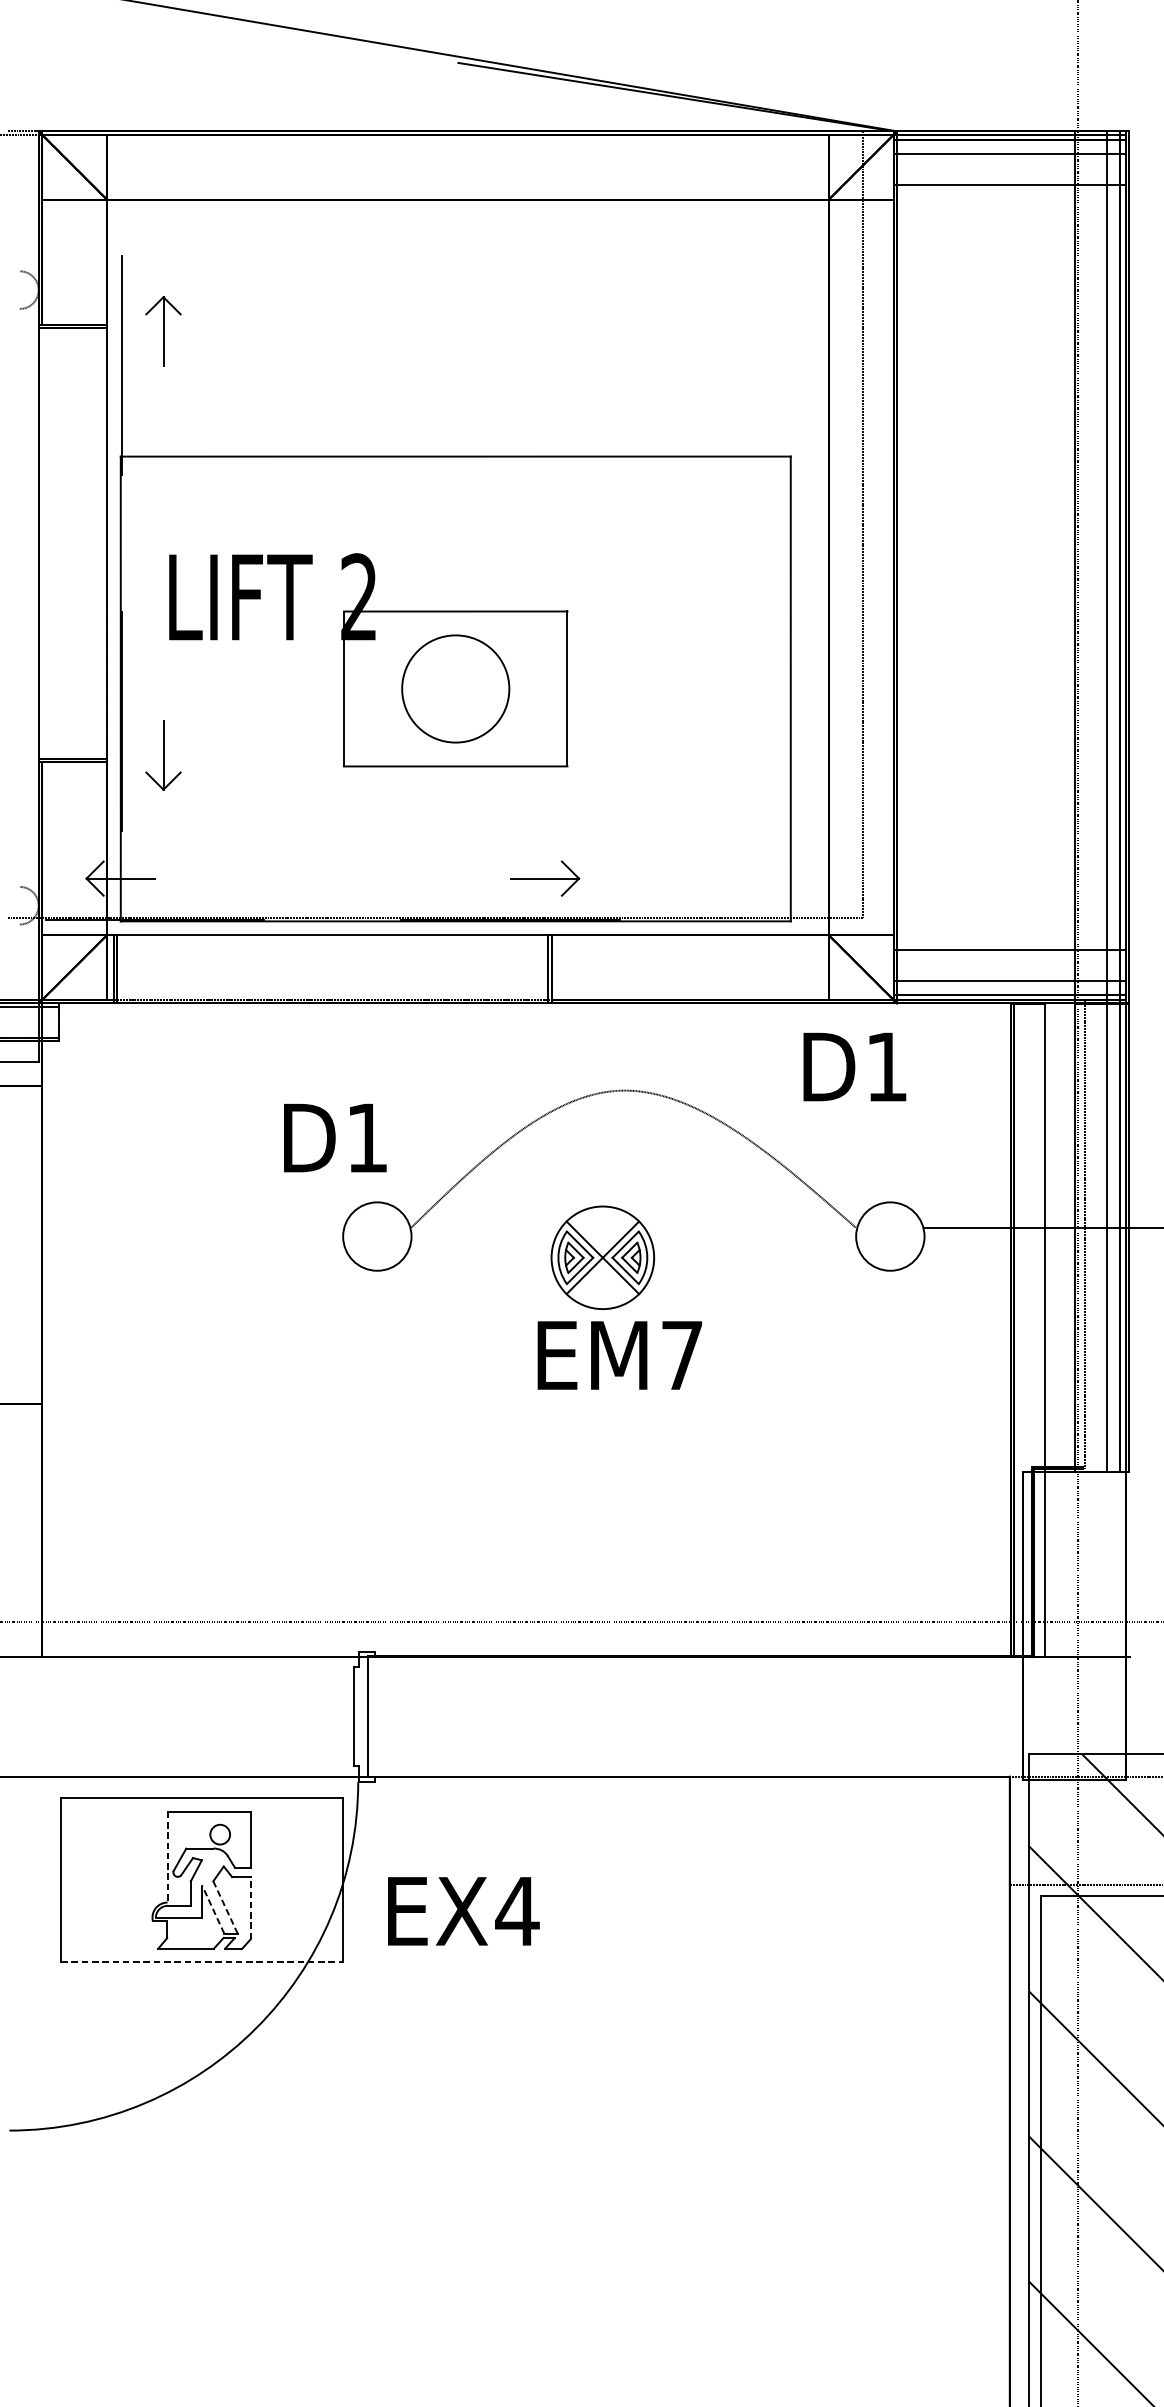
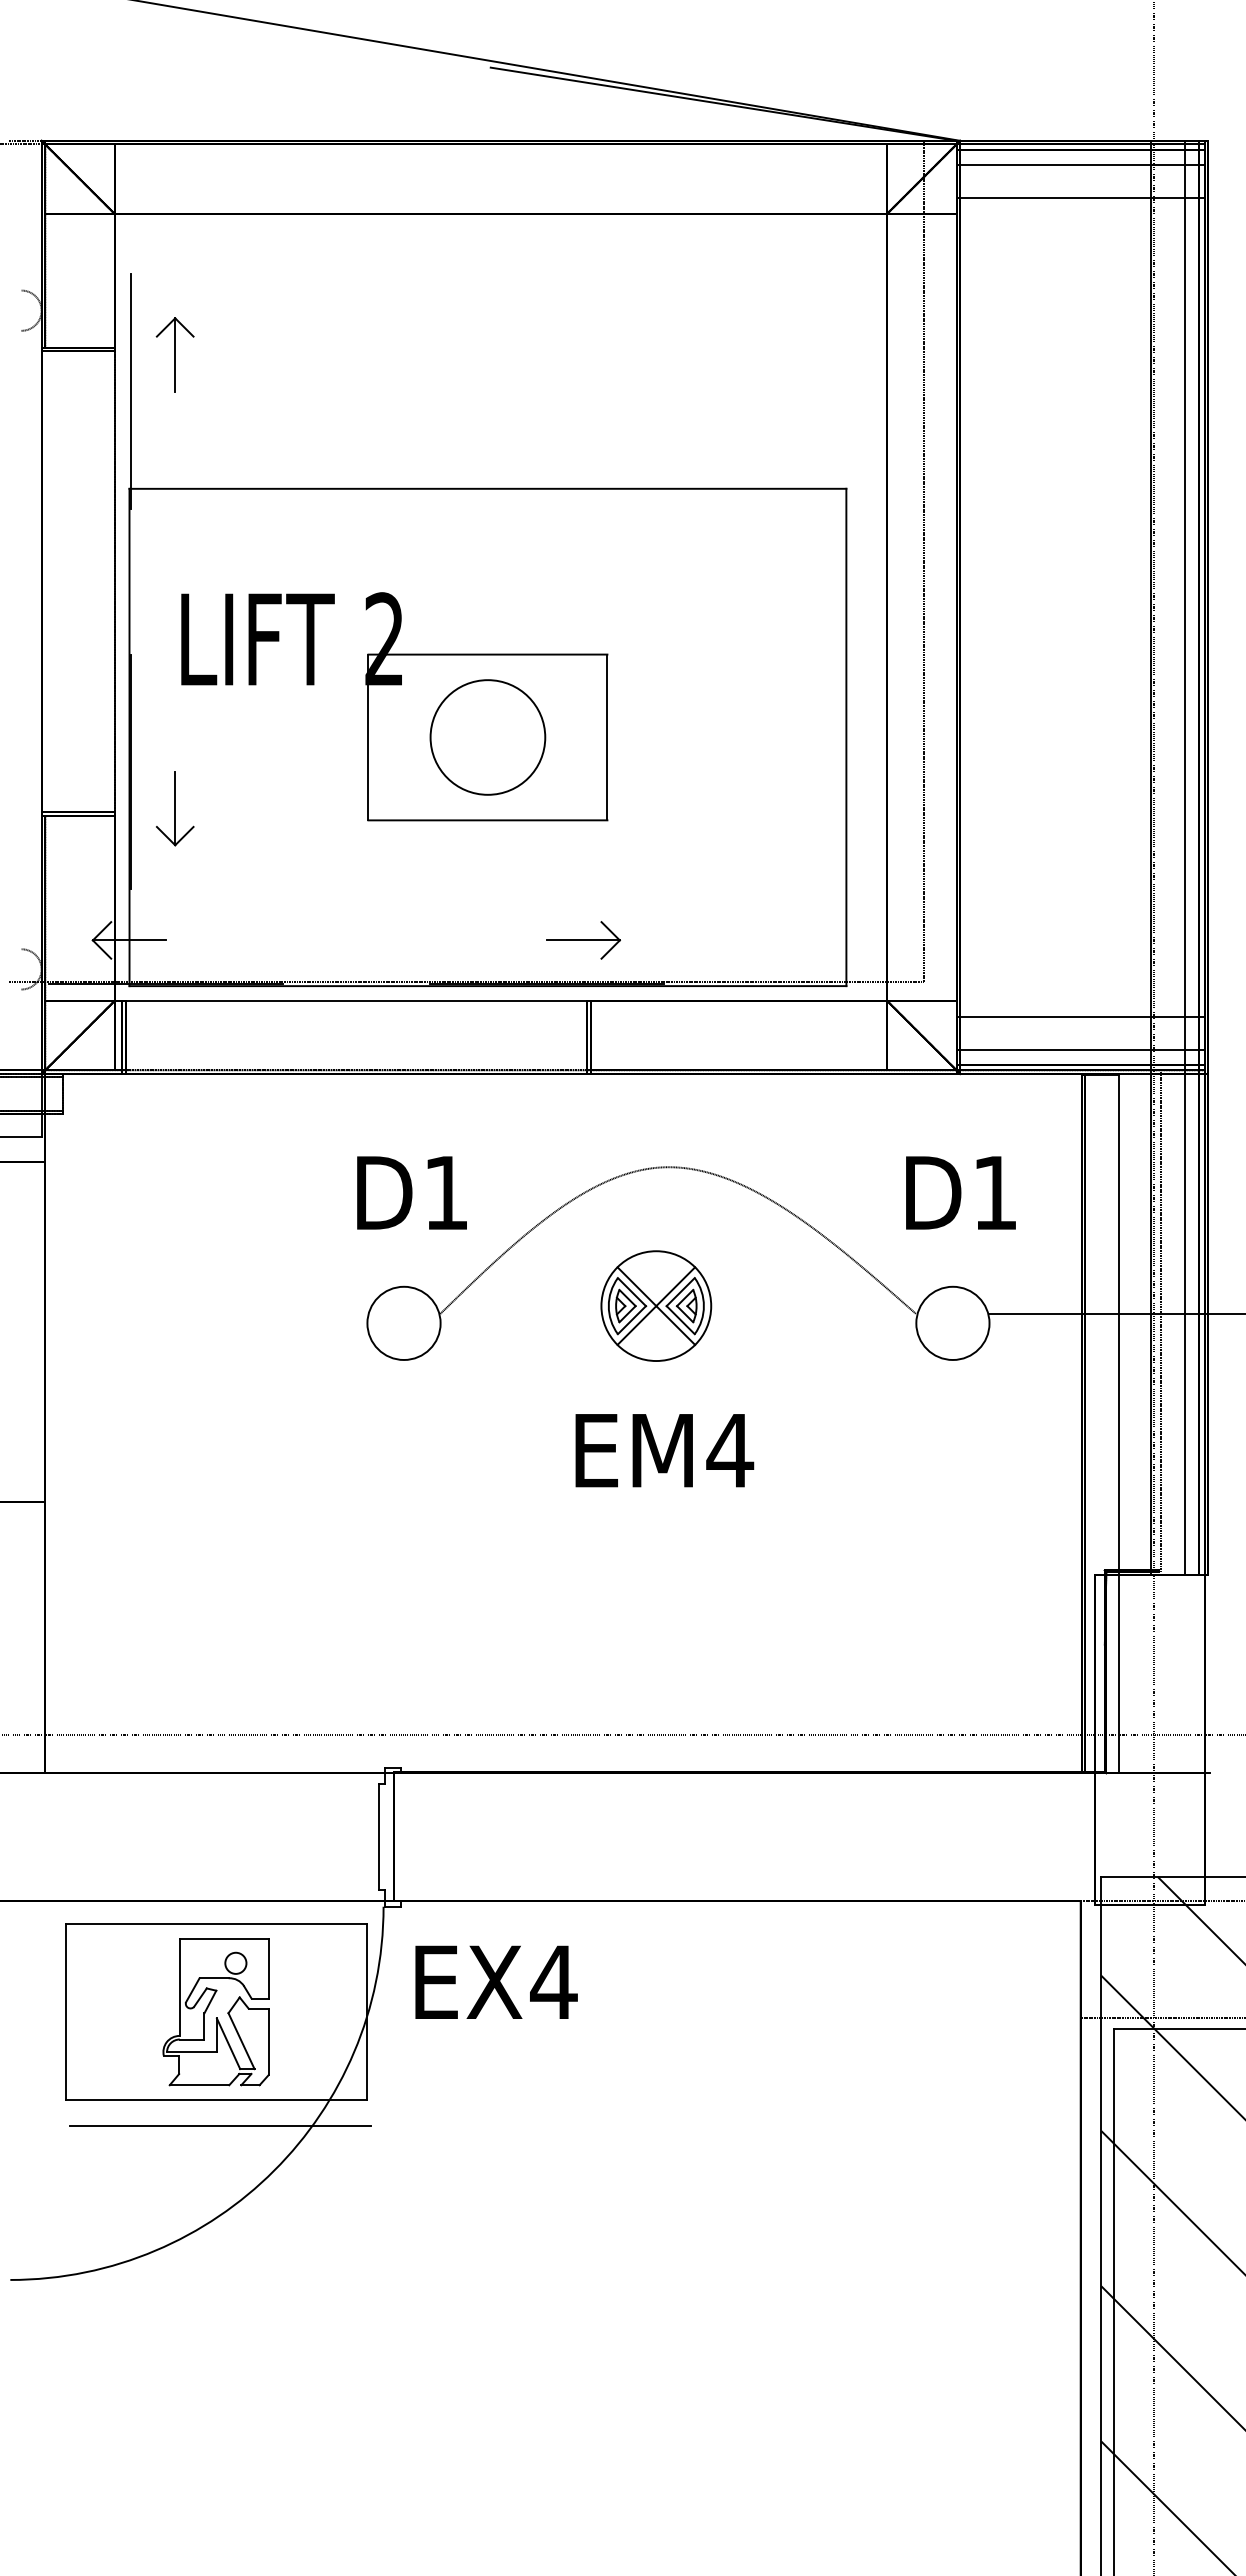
text: (854, 1066) -> (960, 1192), moved
text: (334, 1137) -> (411, 1192), moved
part: (603, 1257) -> (656, 1305), moved
text: (682, 1355) -> (730, 1450), EM7 -> EM4
line: (167, 1857) -> (179, 1987), dashed -> solid
line: (225, 1907) -> (241, 2041), dashed -> solid
line: (250, 1907) -> (268, 2041), dashed -> solid
line: (213, 1909) -> (228, 2043), dashed -> solid
text: (463, 1910) -> (496, 1981), moved
line: (202, 1961) -> (216, 2099), dashed -> solid
line: (205, 1987) -> (220, 2126), added

